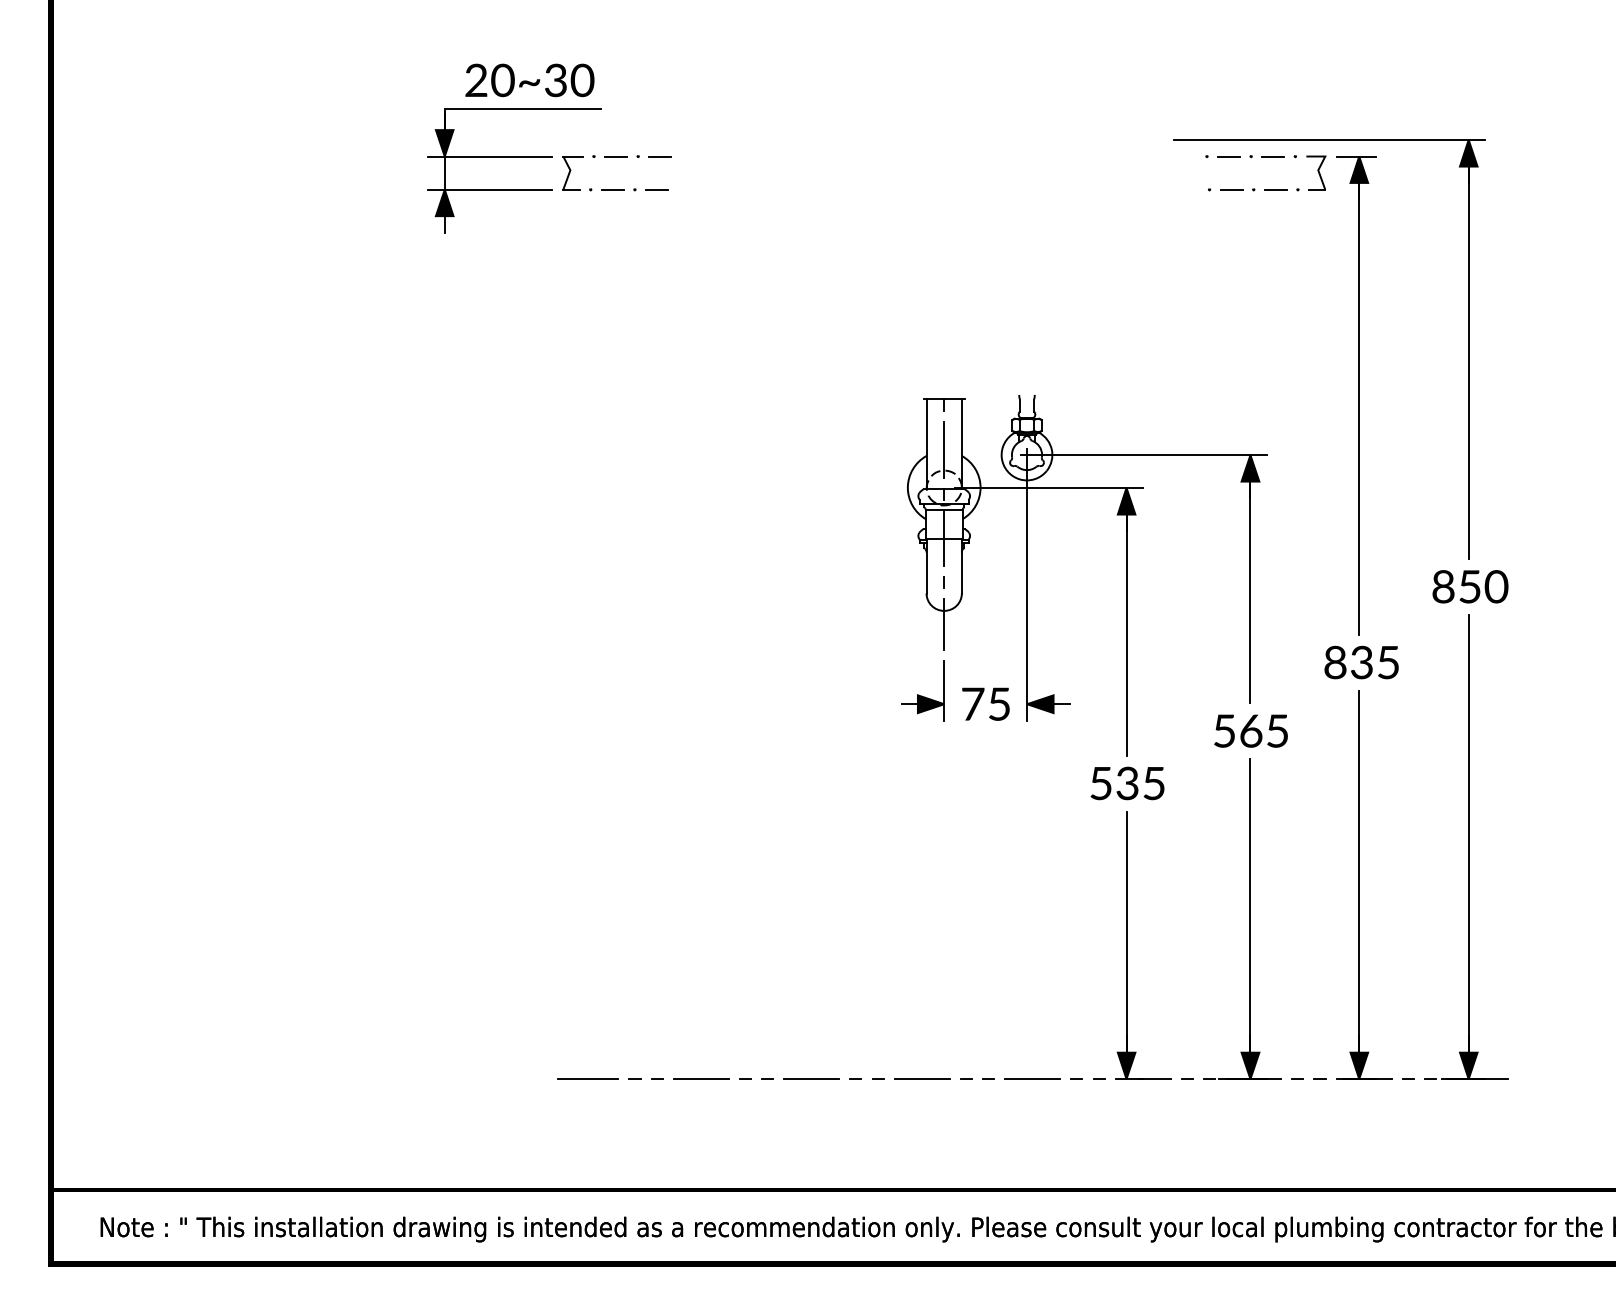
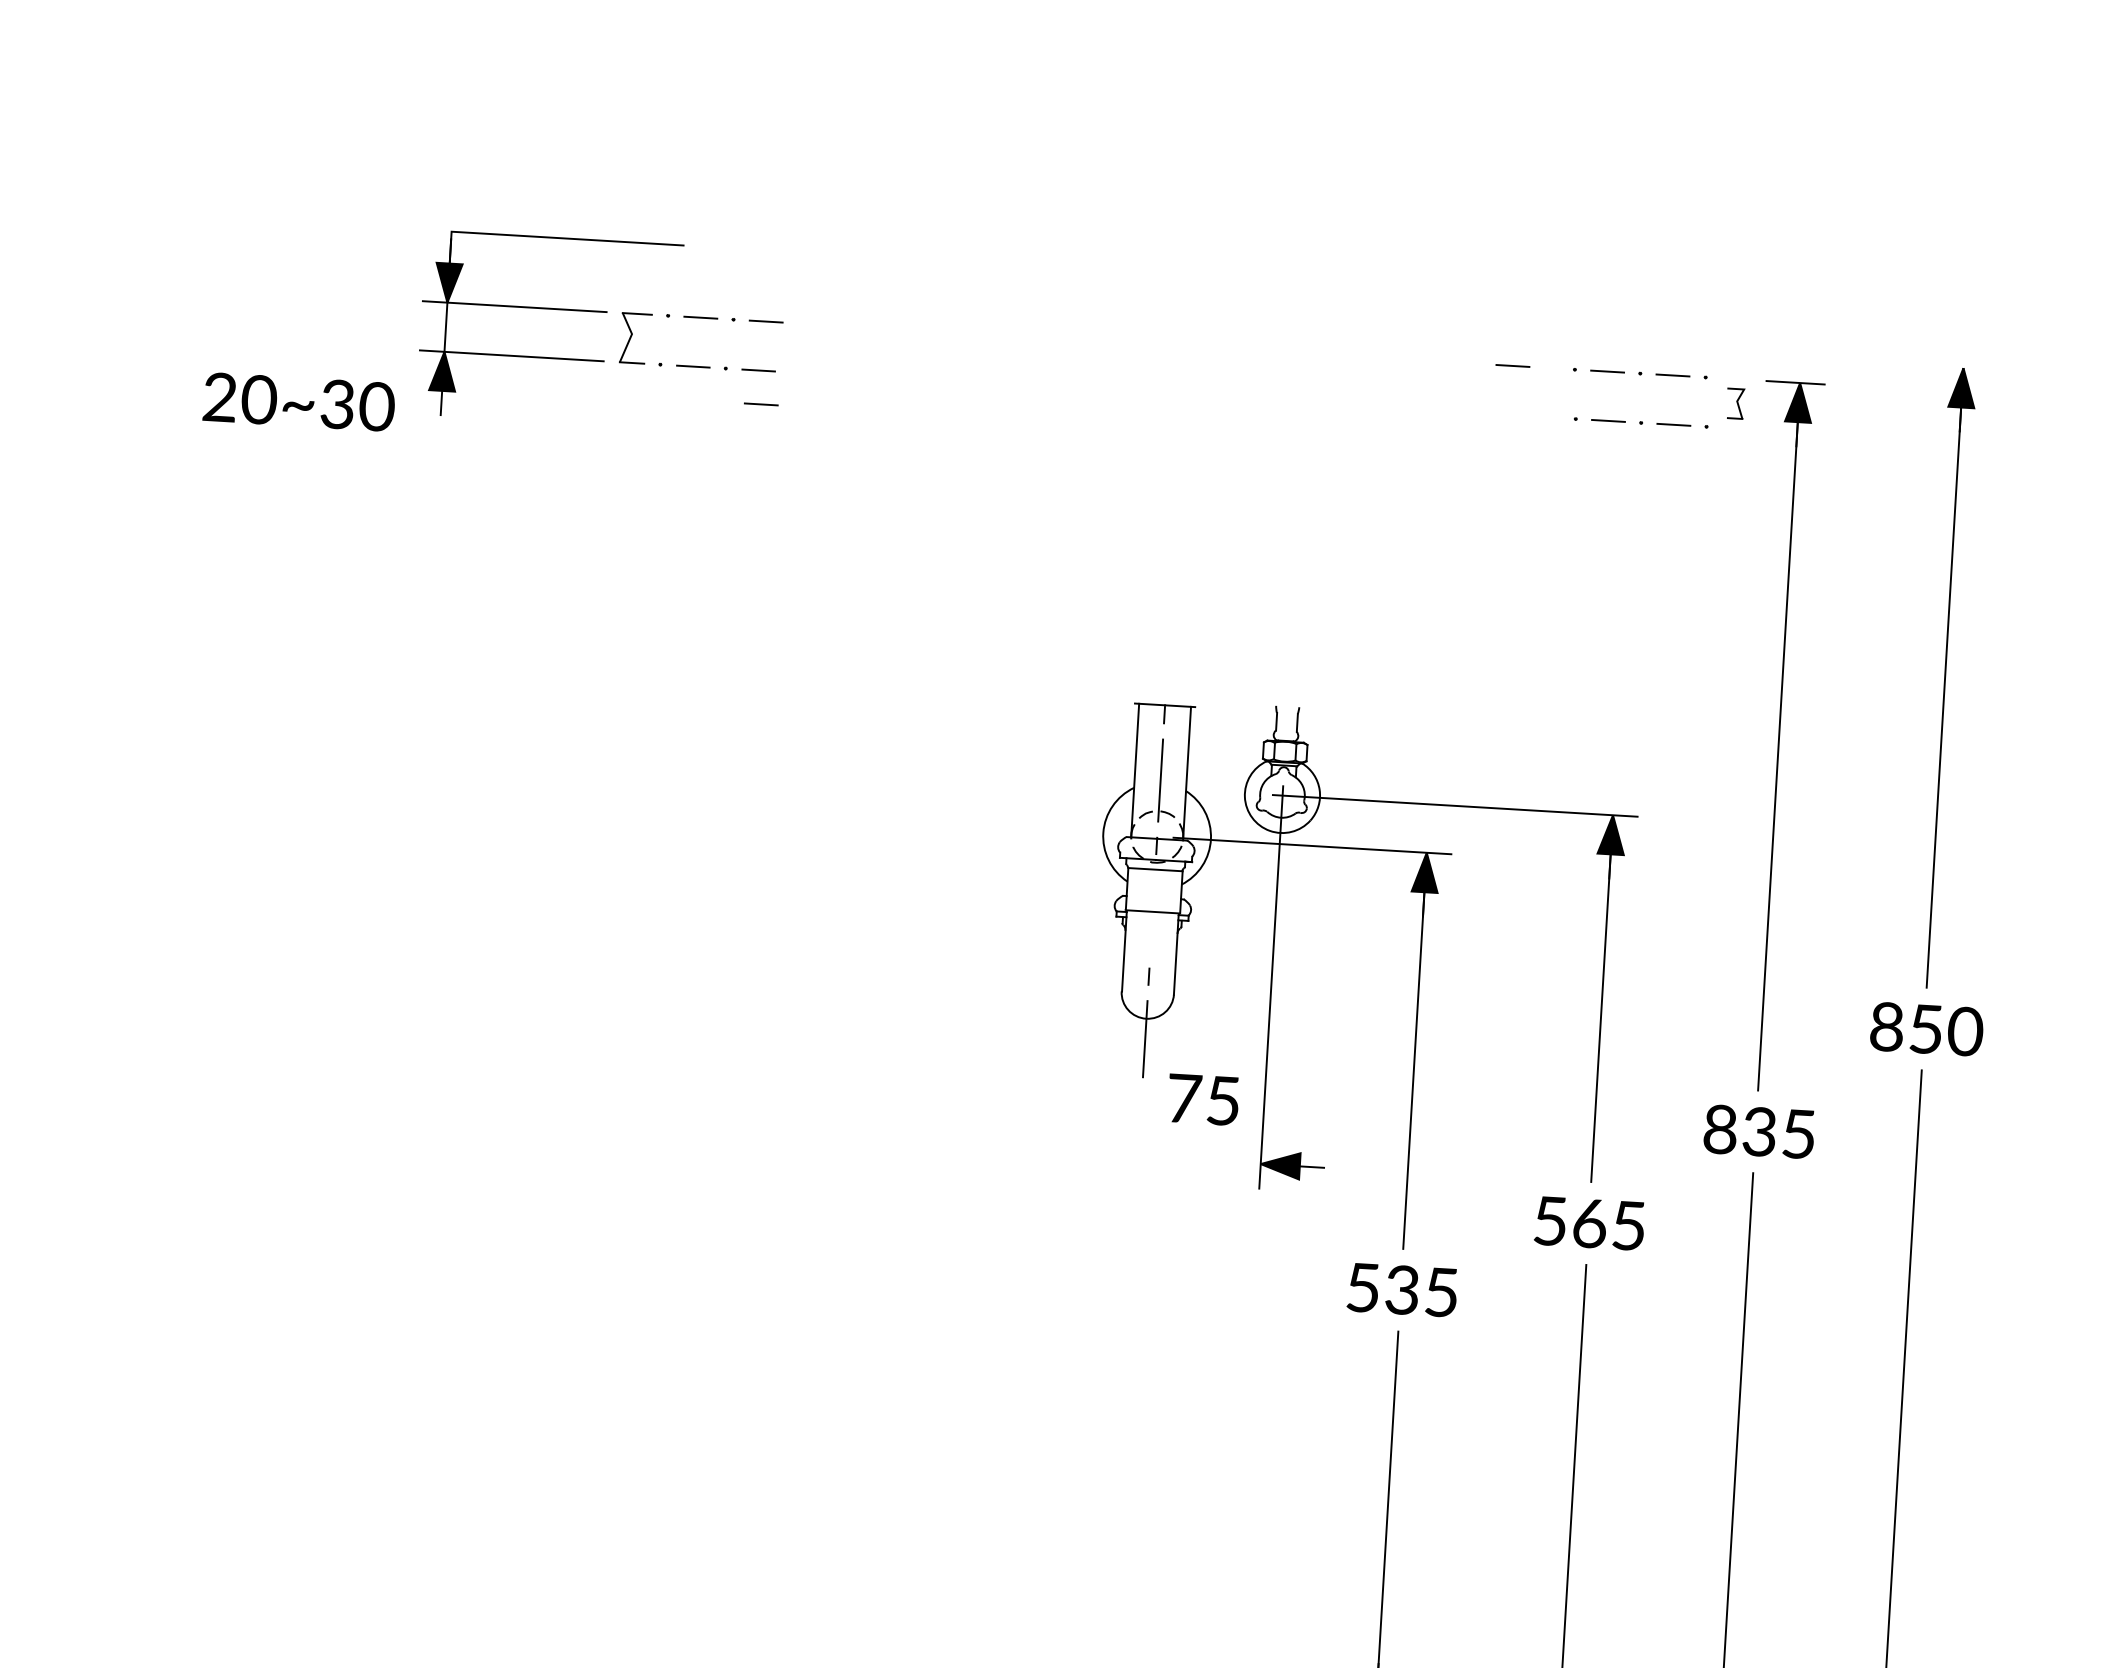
text: (529, 80) -> (298, 402), moved
line: (1329, 139) -> (1757, 355), removed
line: (1164, 156) -> (1512, 365), added
part: (1316, 172) -> (1735, 402), size x0.6
line: (659, 212) -> (760, 404), added
line: (944, 538) -> (1153, 911), removed
part: (922, 690) -> (1107, 1134), removed
text: (985, 703) -> (1202, 1098), moved

